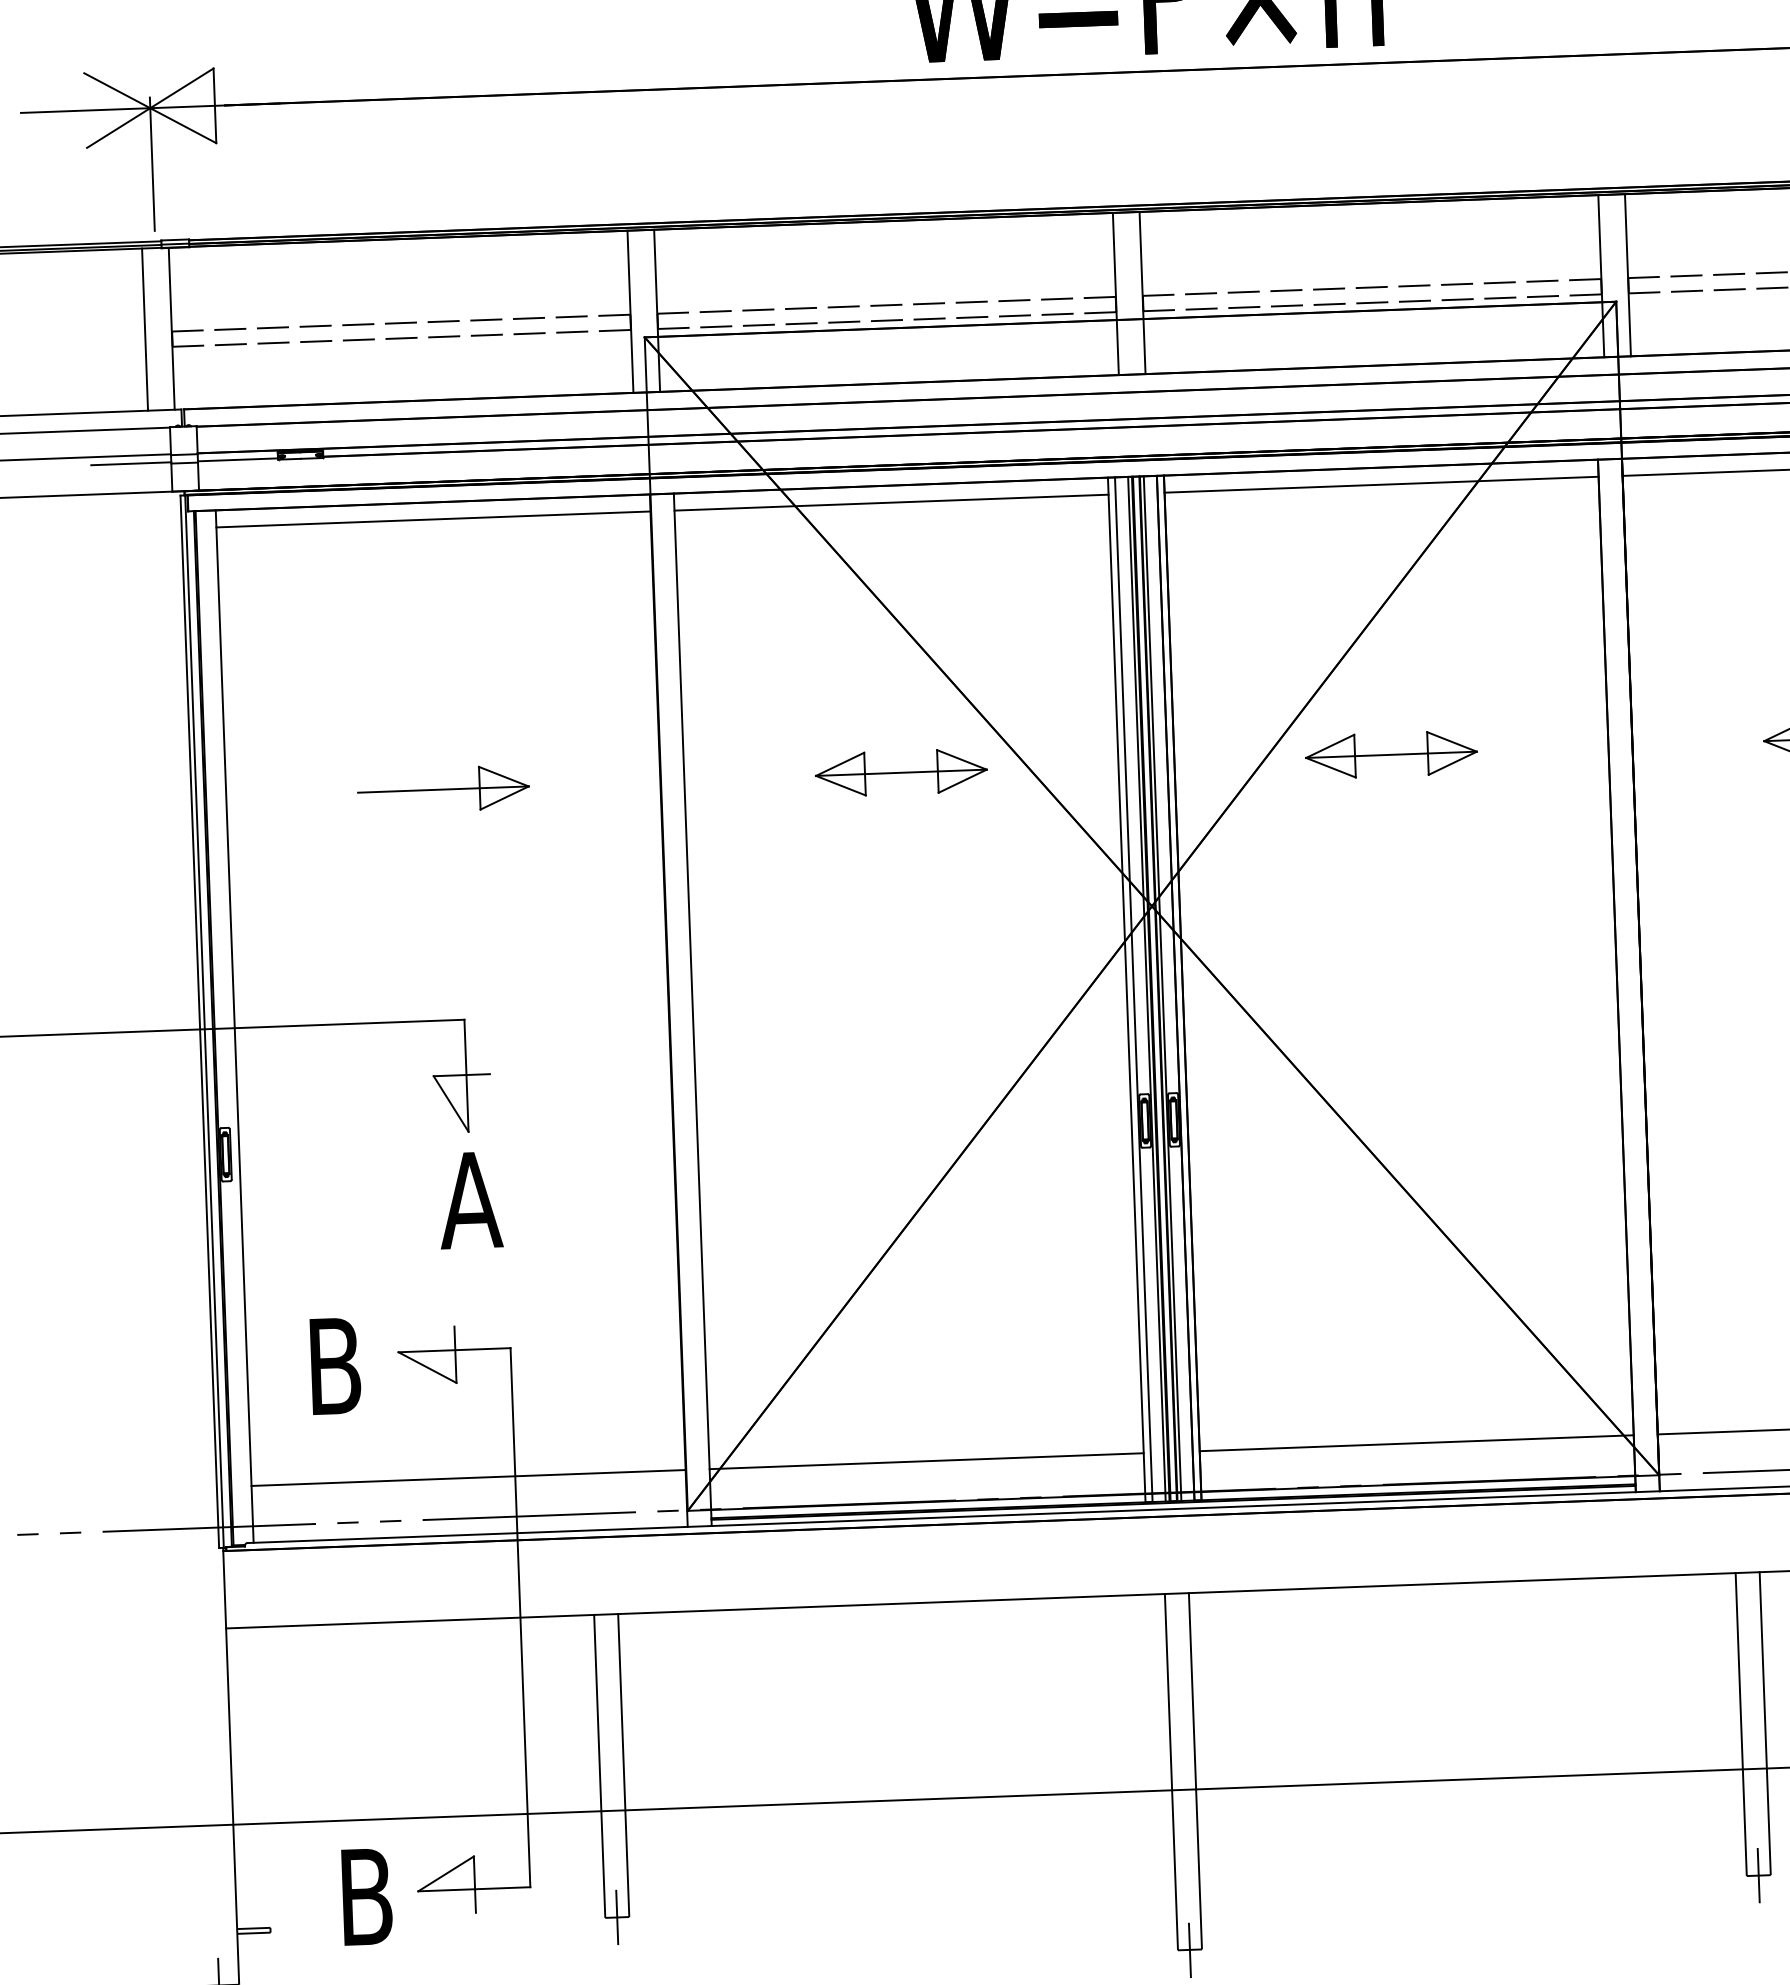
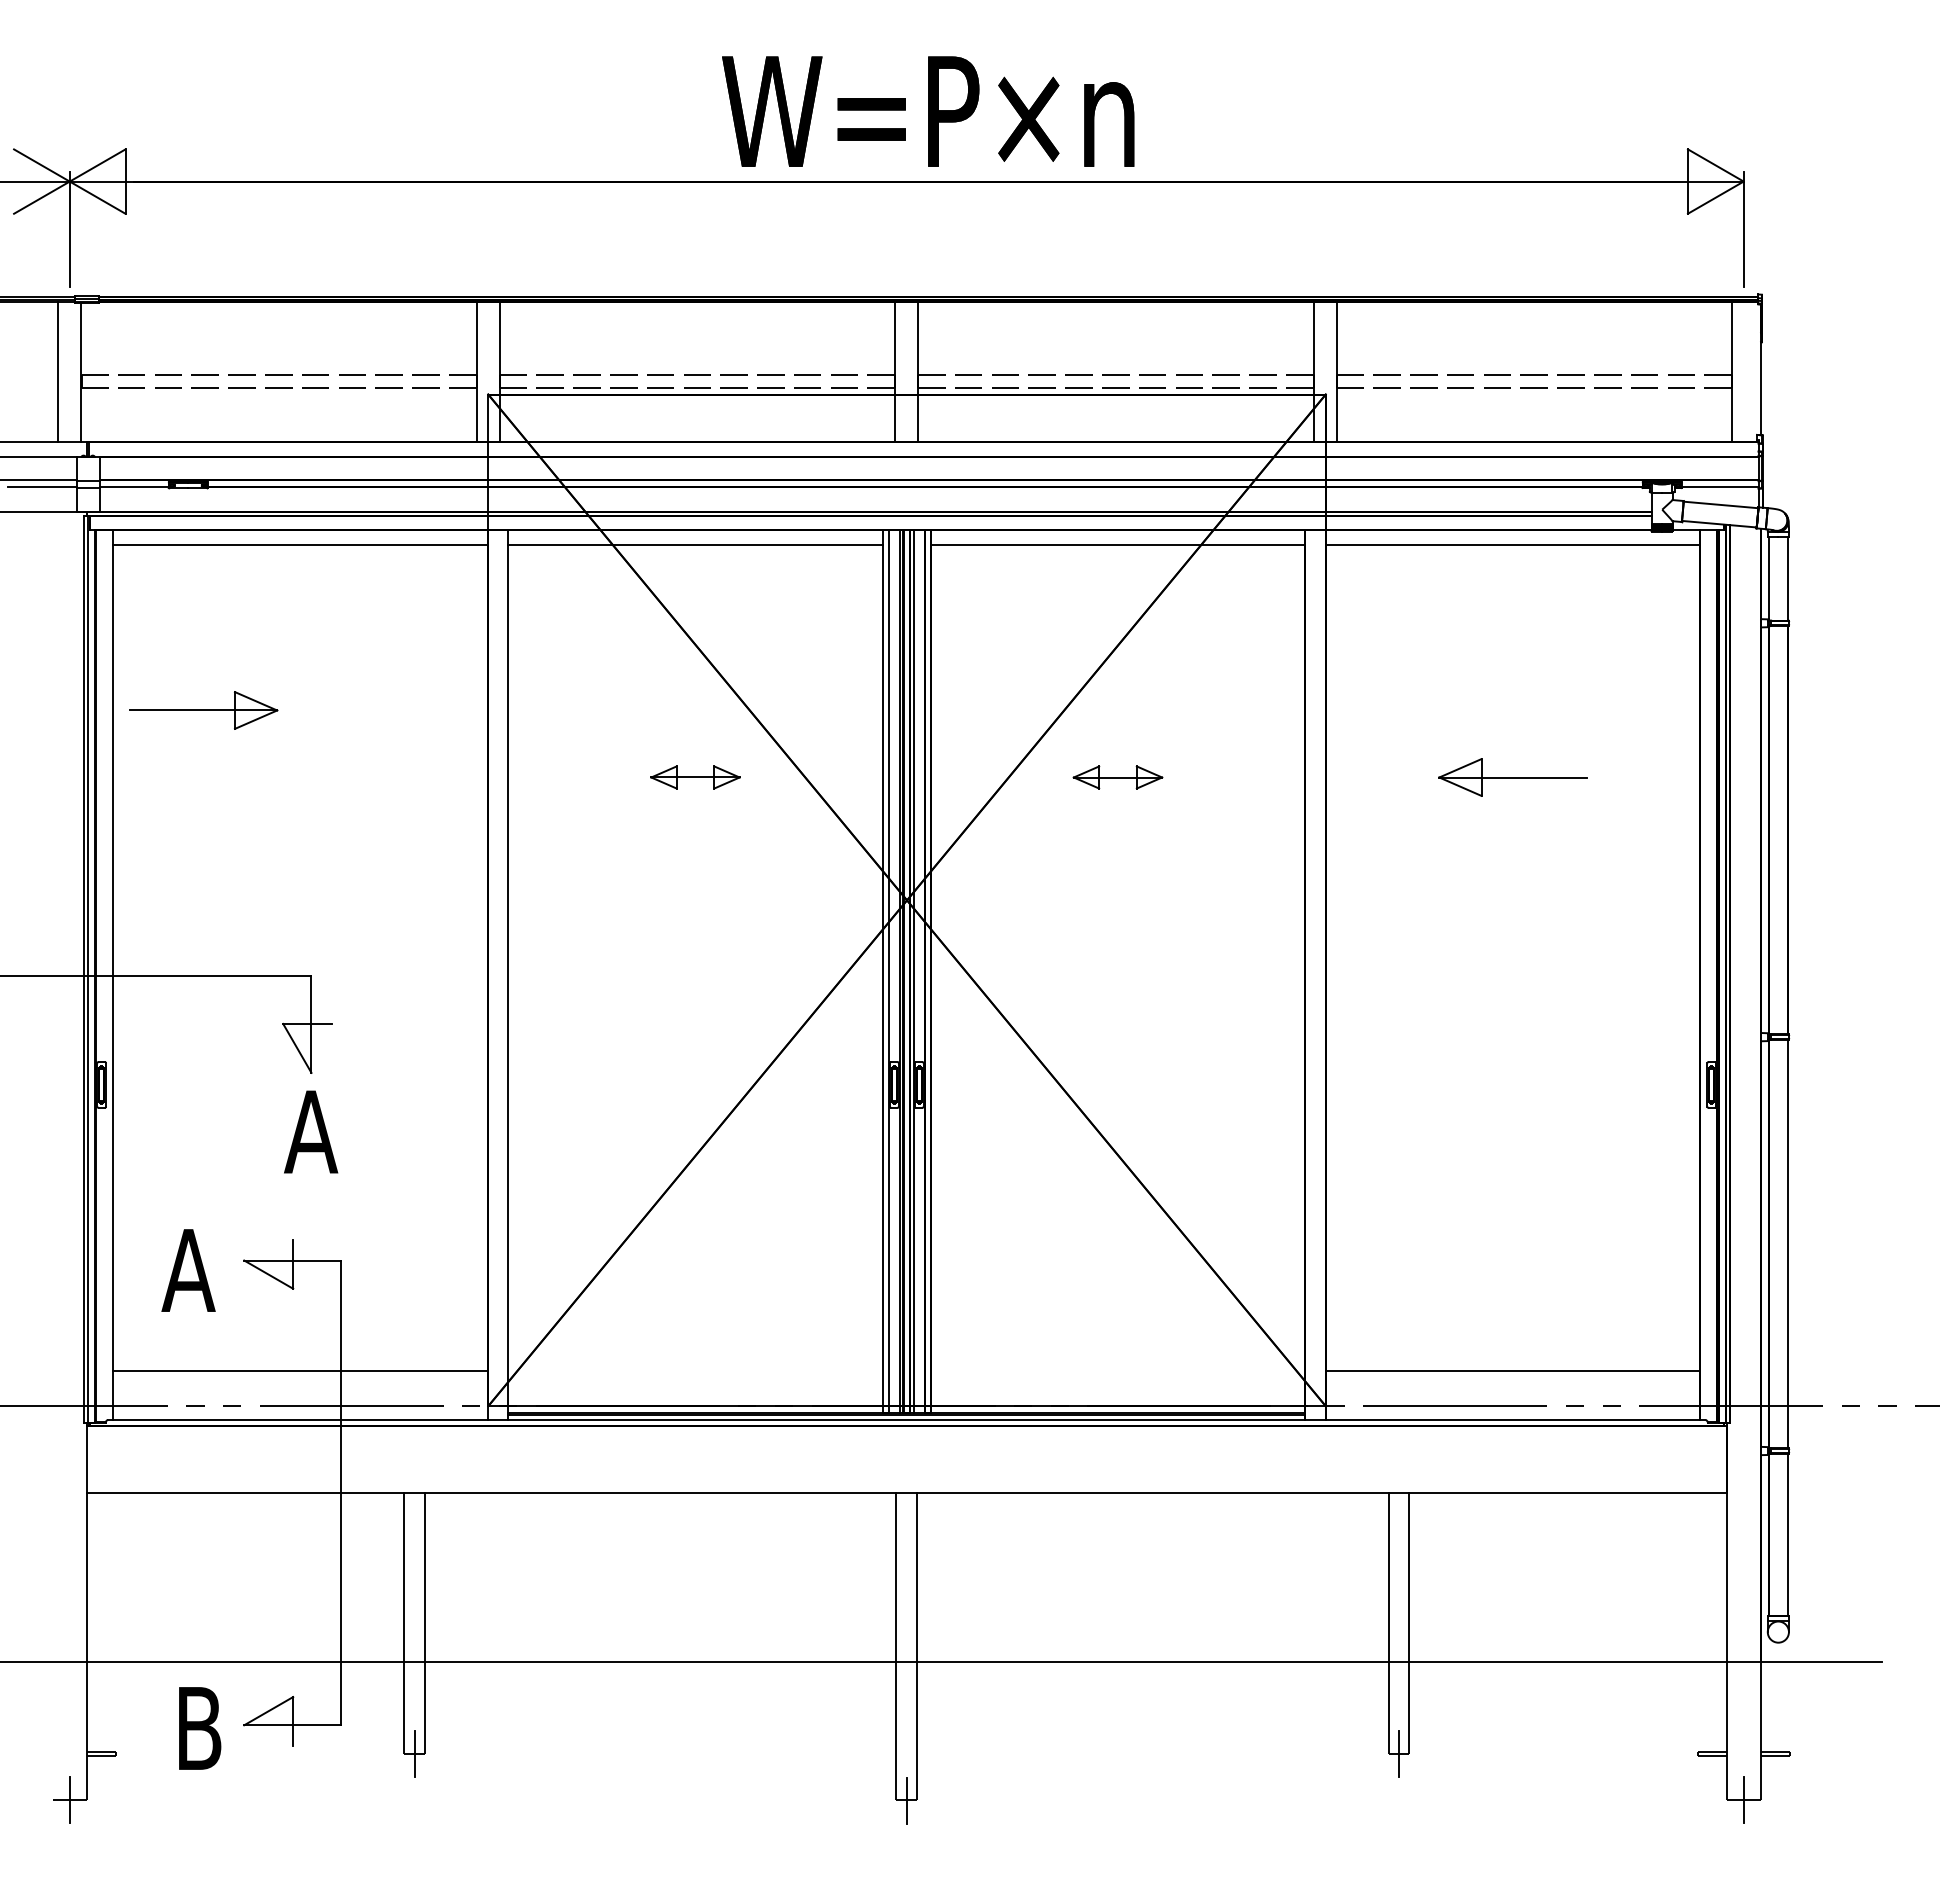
part: (1390, 754) -> (1117, 777), size x0.6
part: (901, 772) -> (695, 777), size x0.6
part: (443, 789) -> (203, 710), moved
text: (334, 1366) -> (188, 1270), B -> A
line: (1416, 1443) -> (1117, 1371), removed
line: (926, 1461) -> (695, 1371), removed

